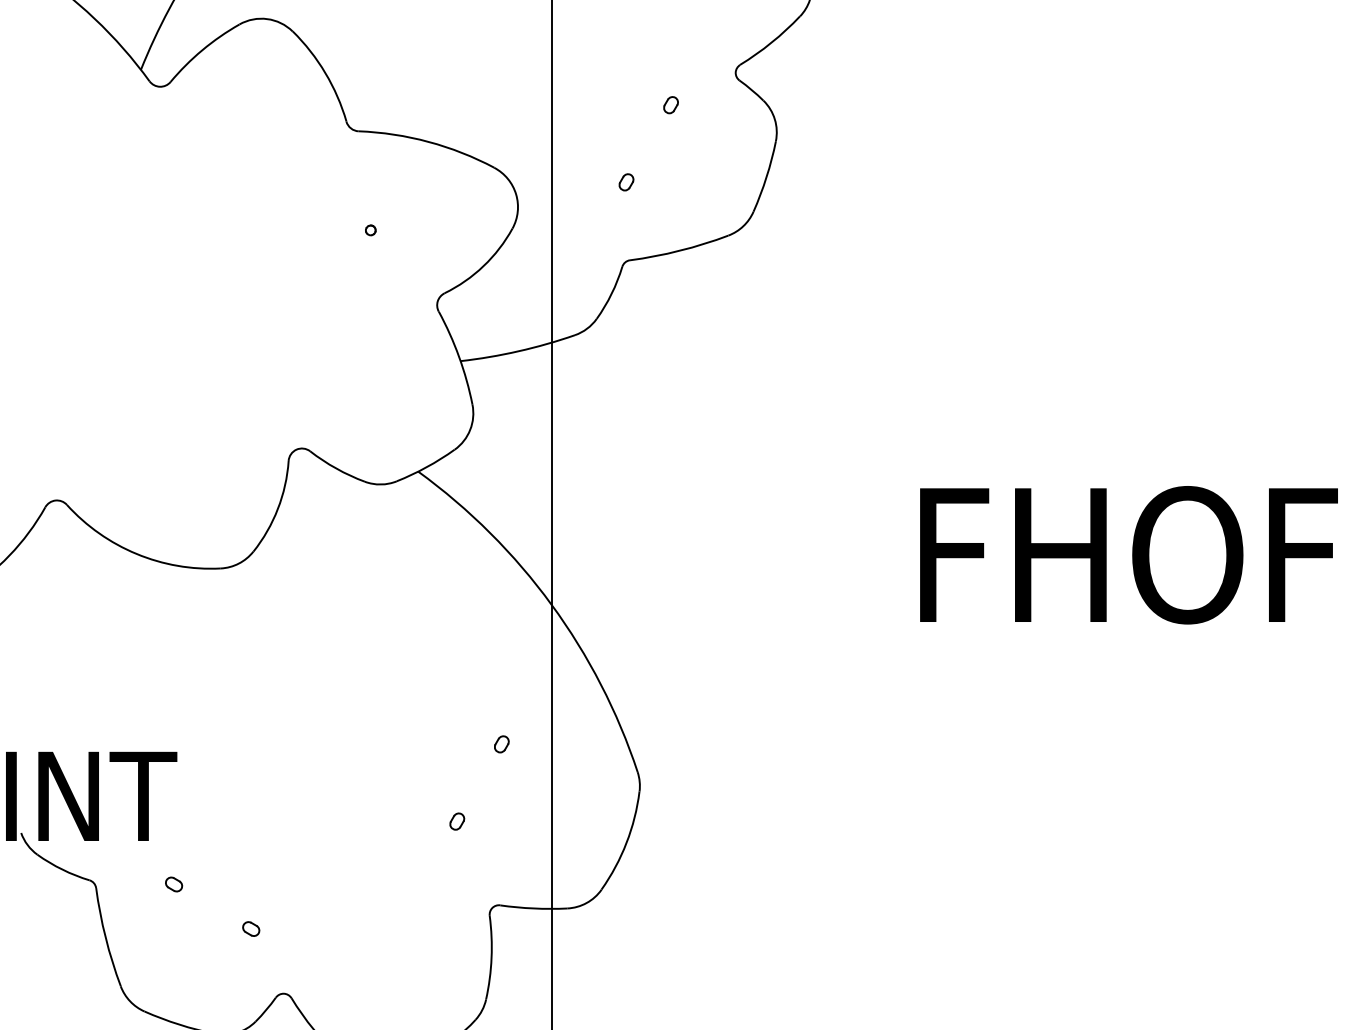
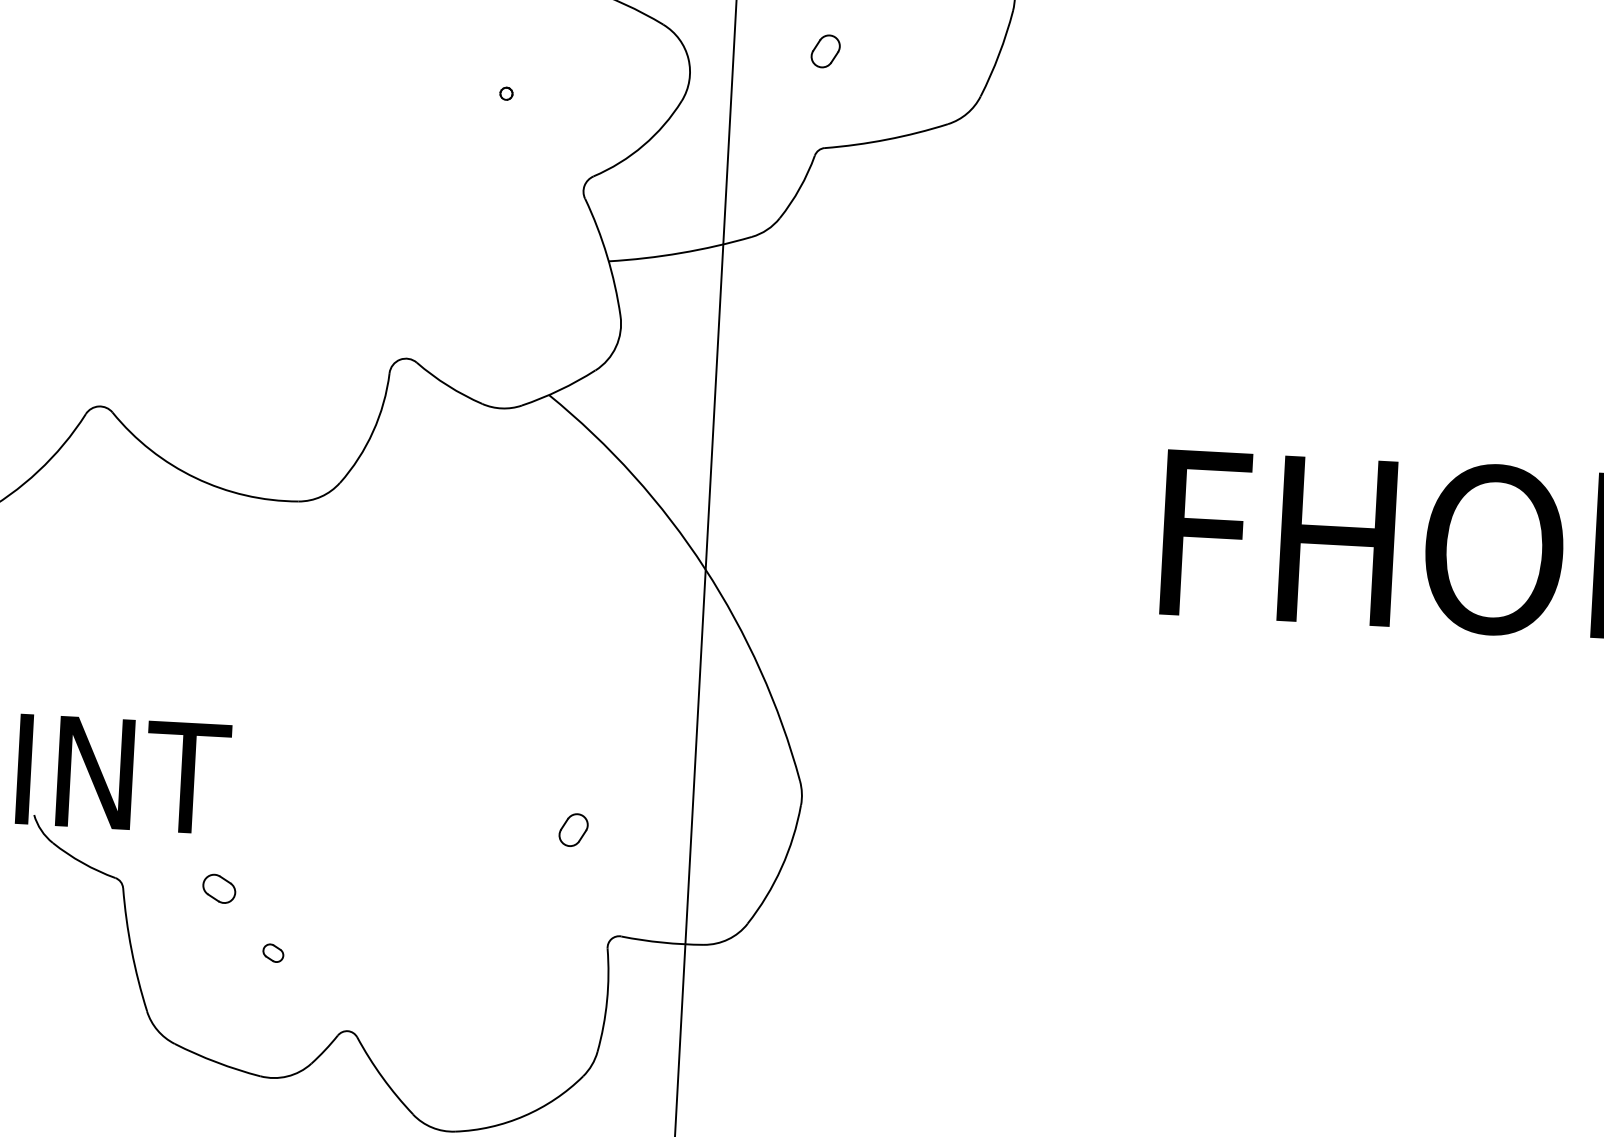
part: (626, 182) -> (825, 51), size x1.6
part: (501, 744) -> (633, 737), removed
part: (457, 821) -> (574, 829), size x1.6
part: (174, 884) -> (220, 888), size x1.6
part: (251, 928) -> (273, 952), moved

